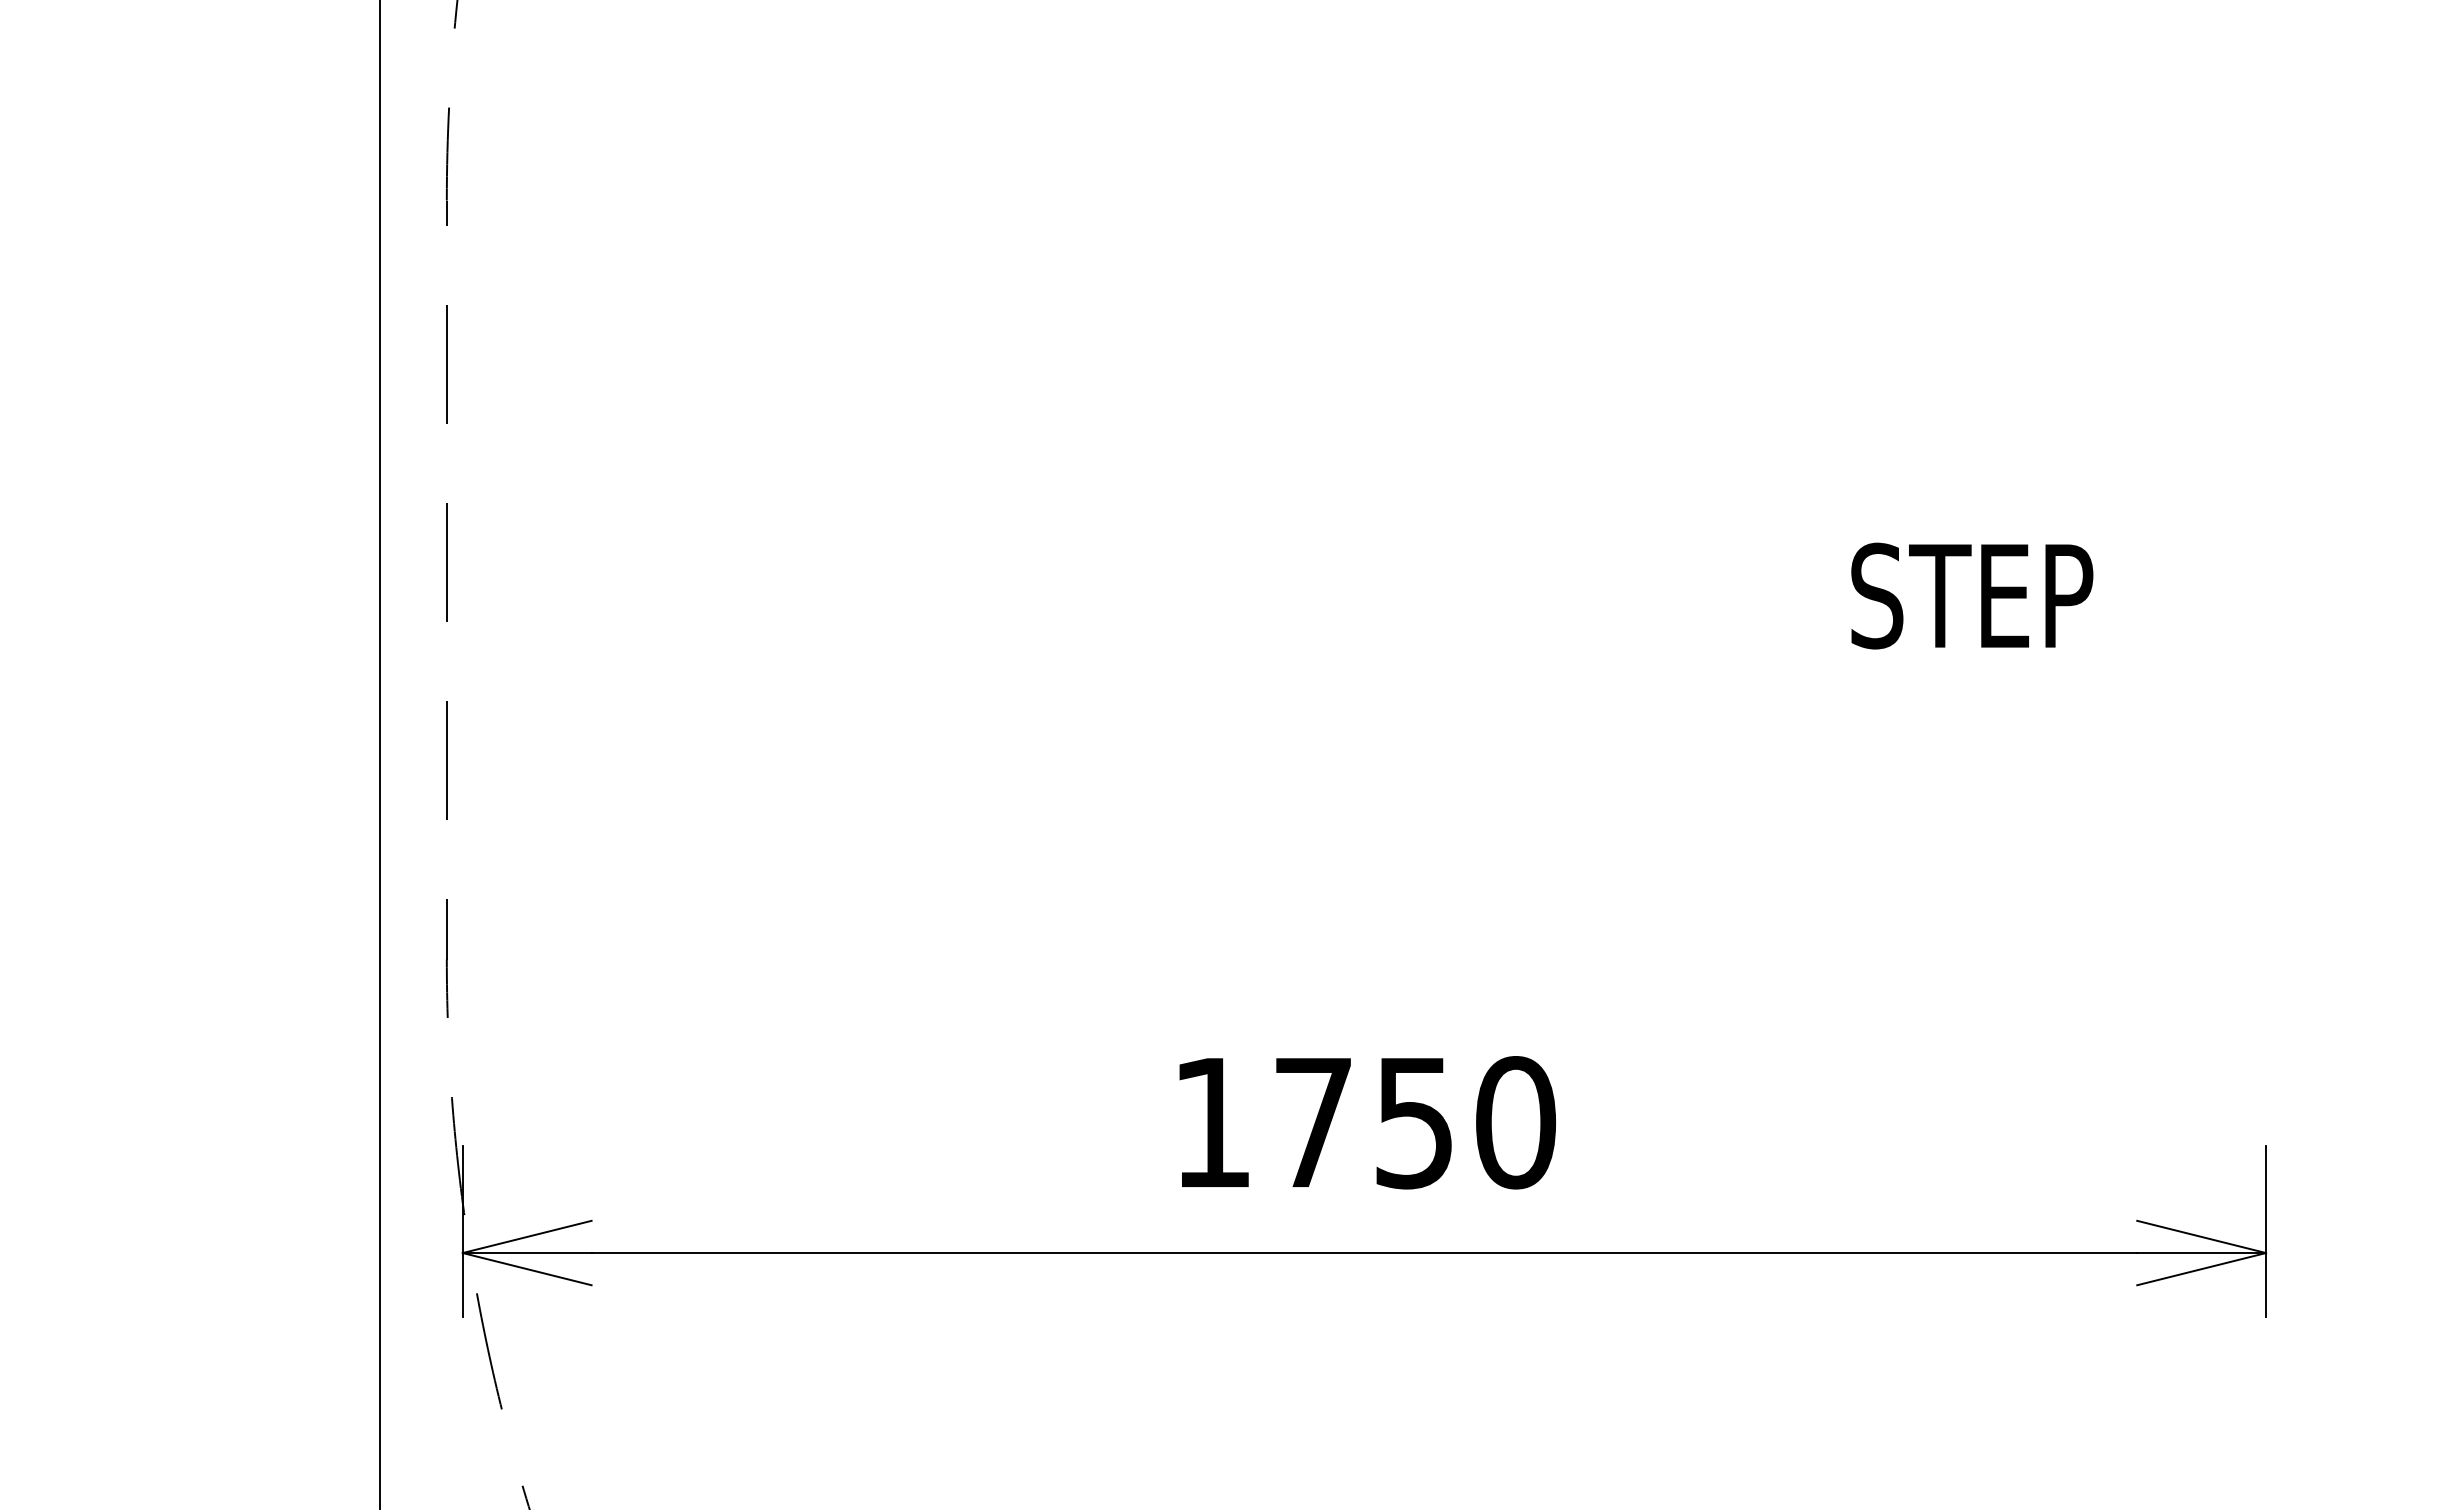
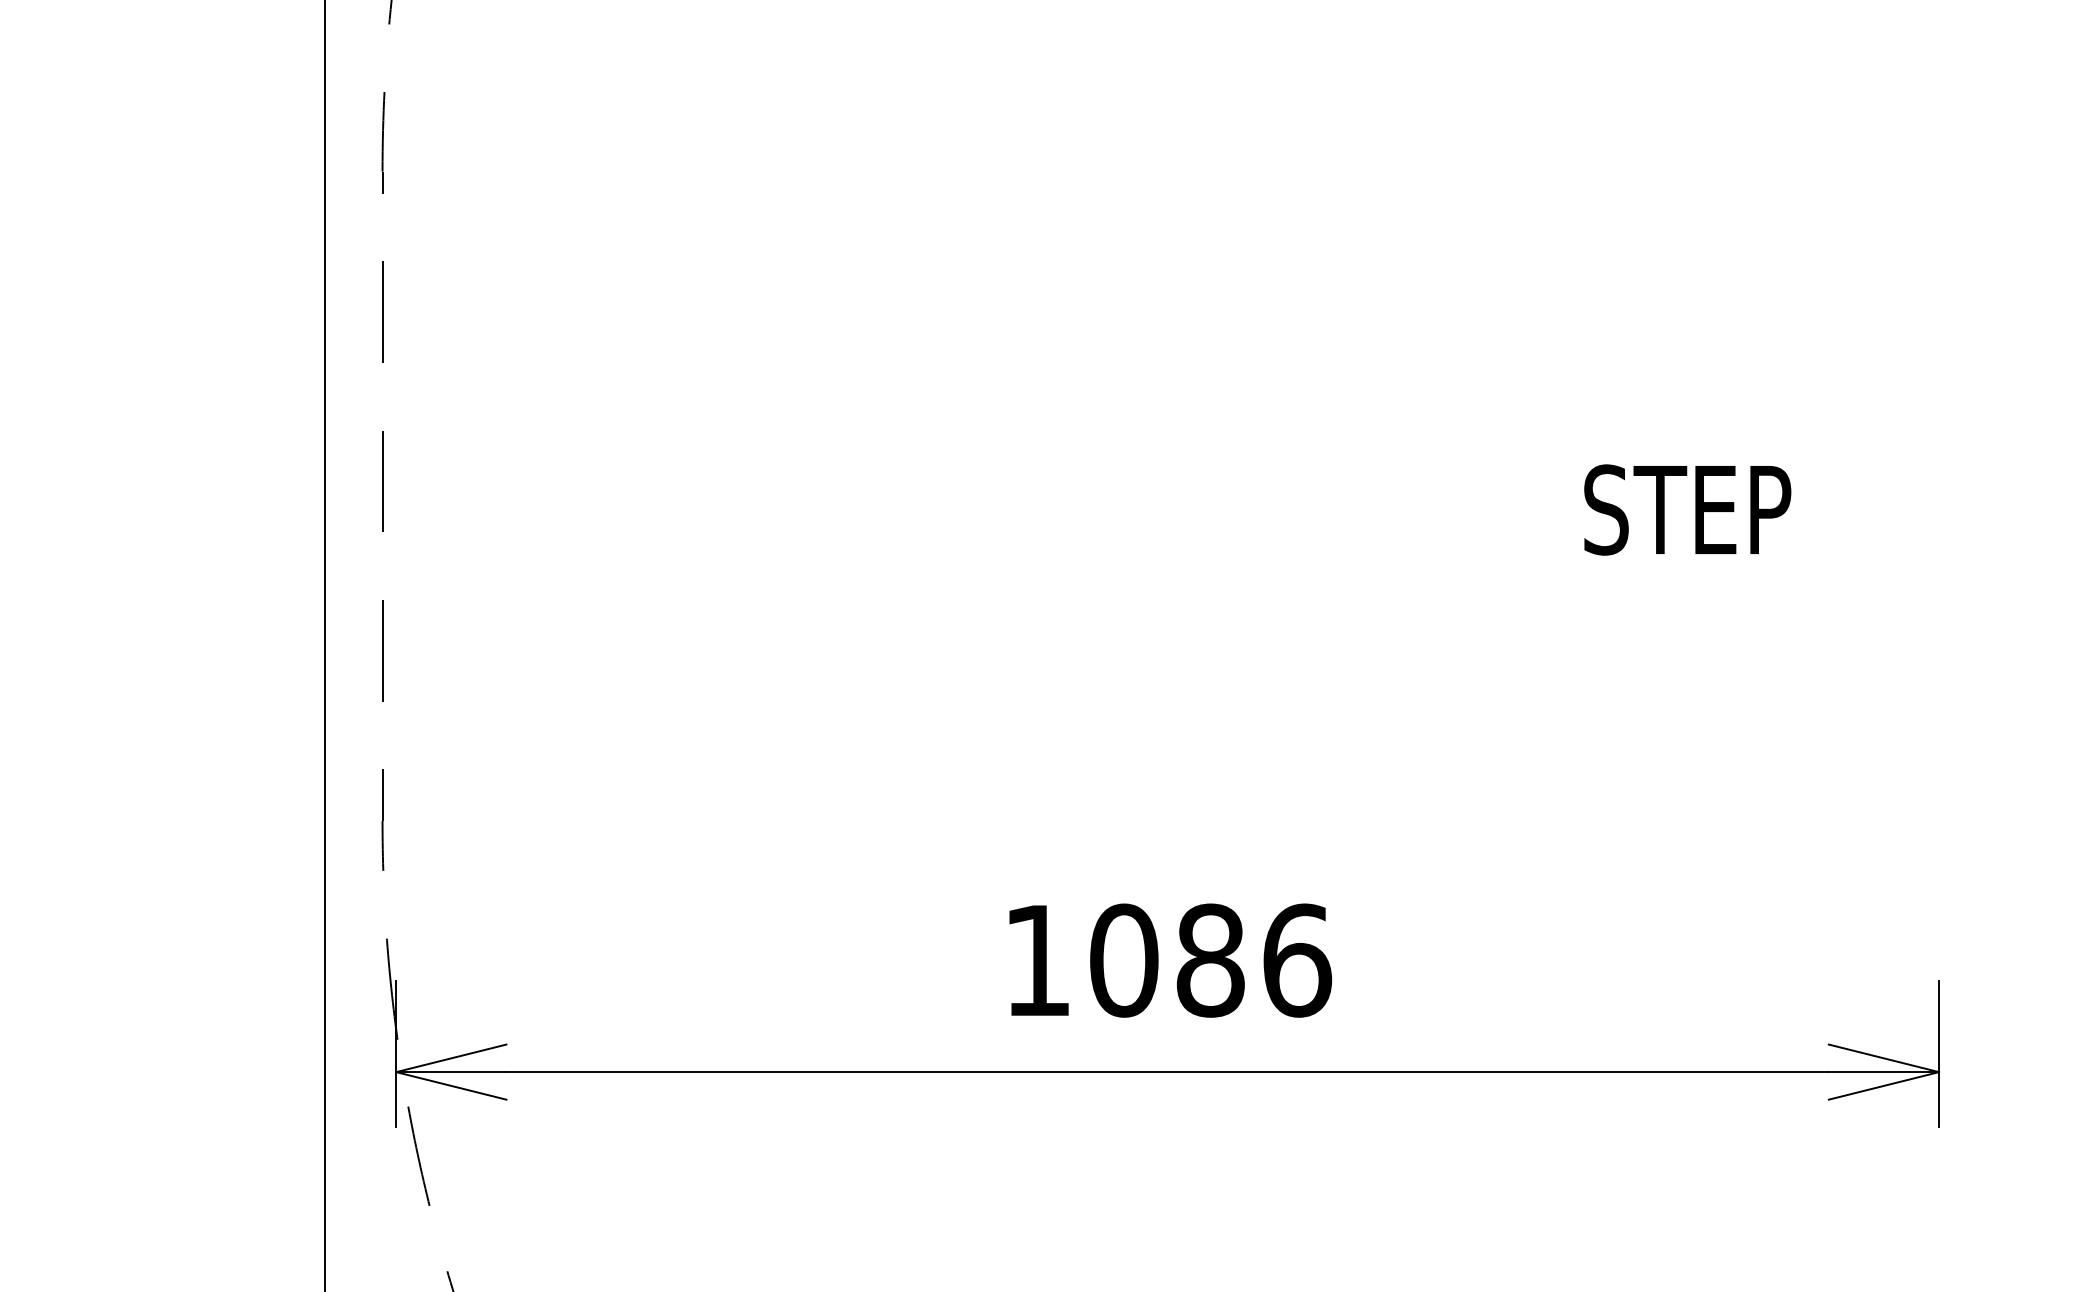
text: (1414, 1122) -> (1210, 960), 1750 -> 1086

